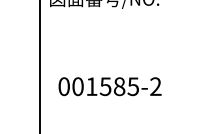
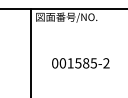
text: (109, 86) -> (80, 63), moved

